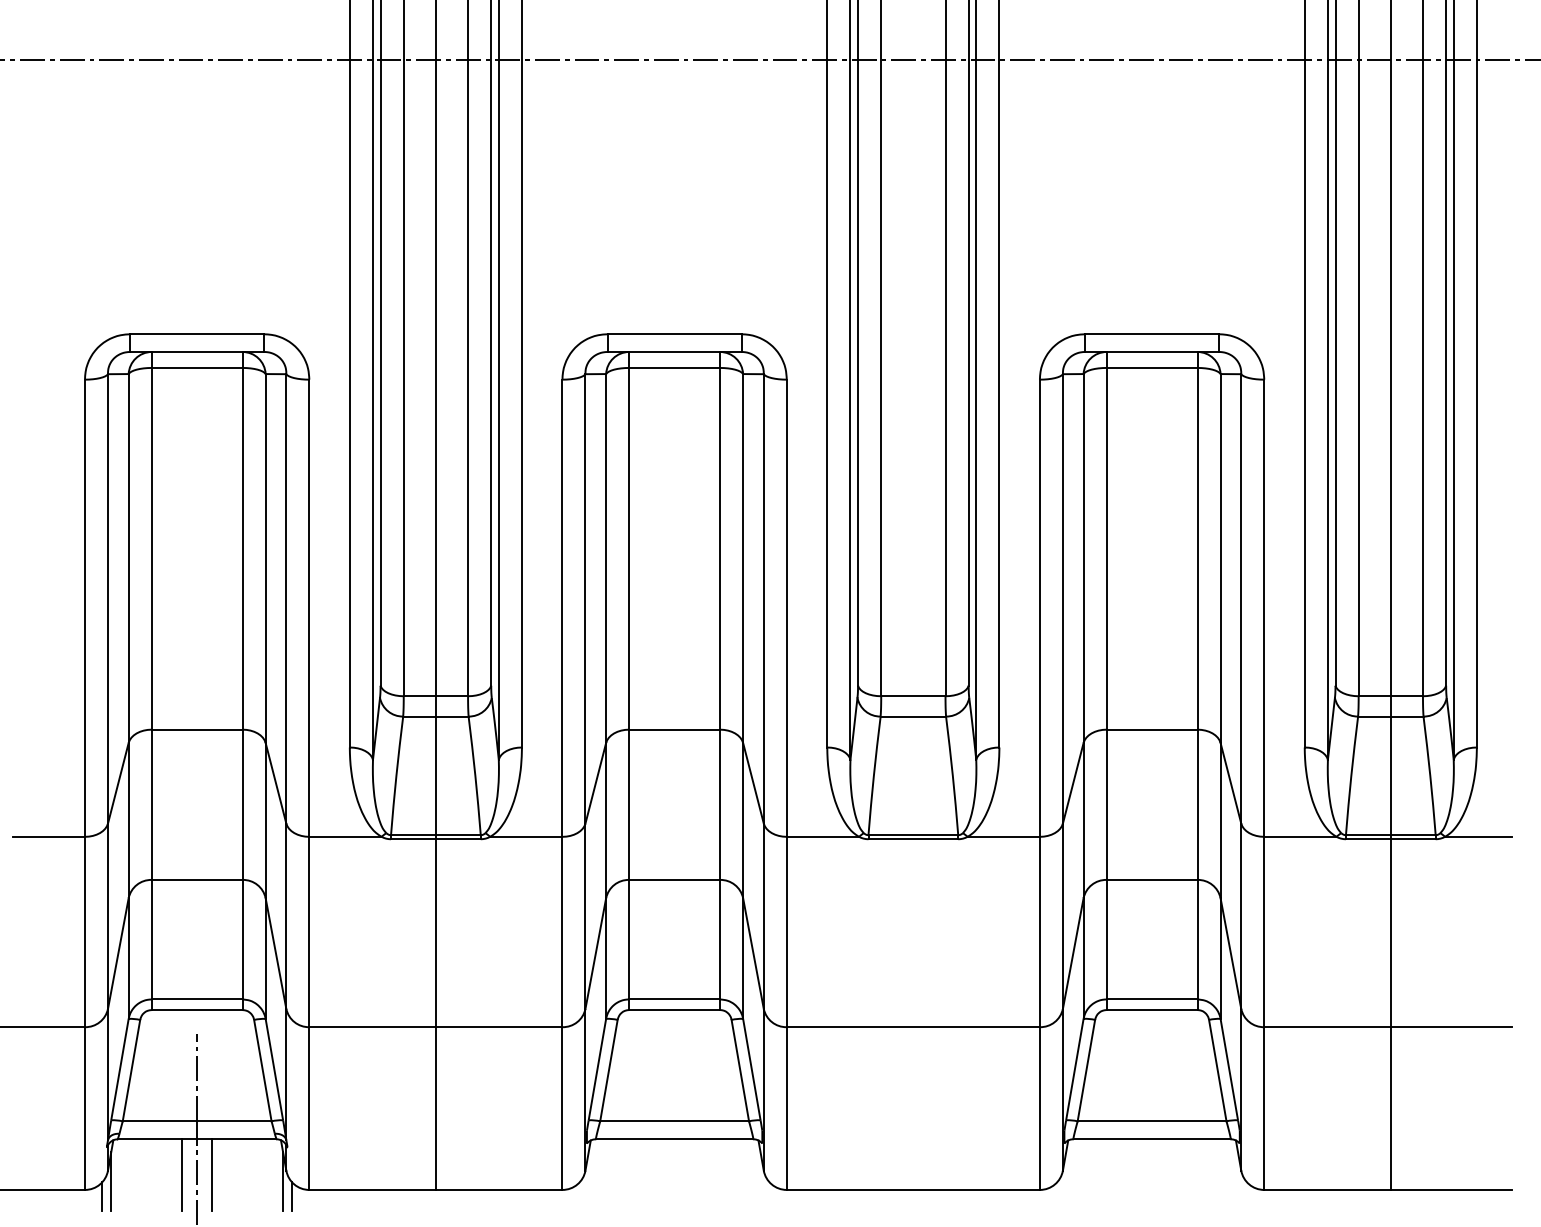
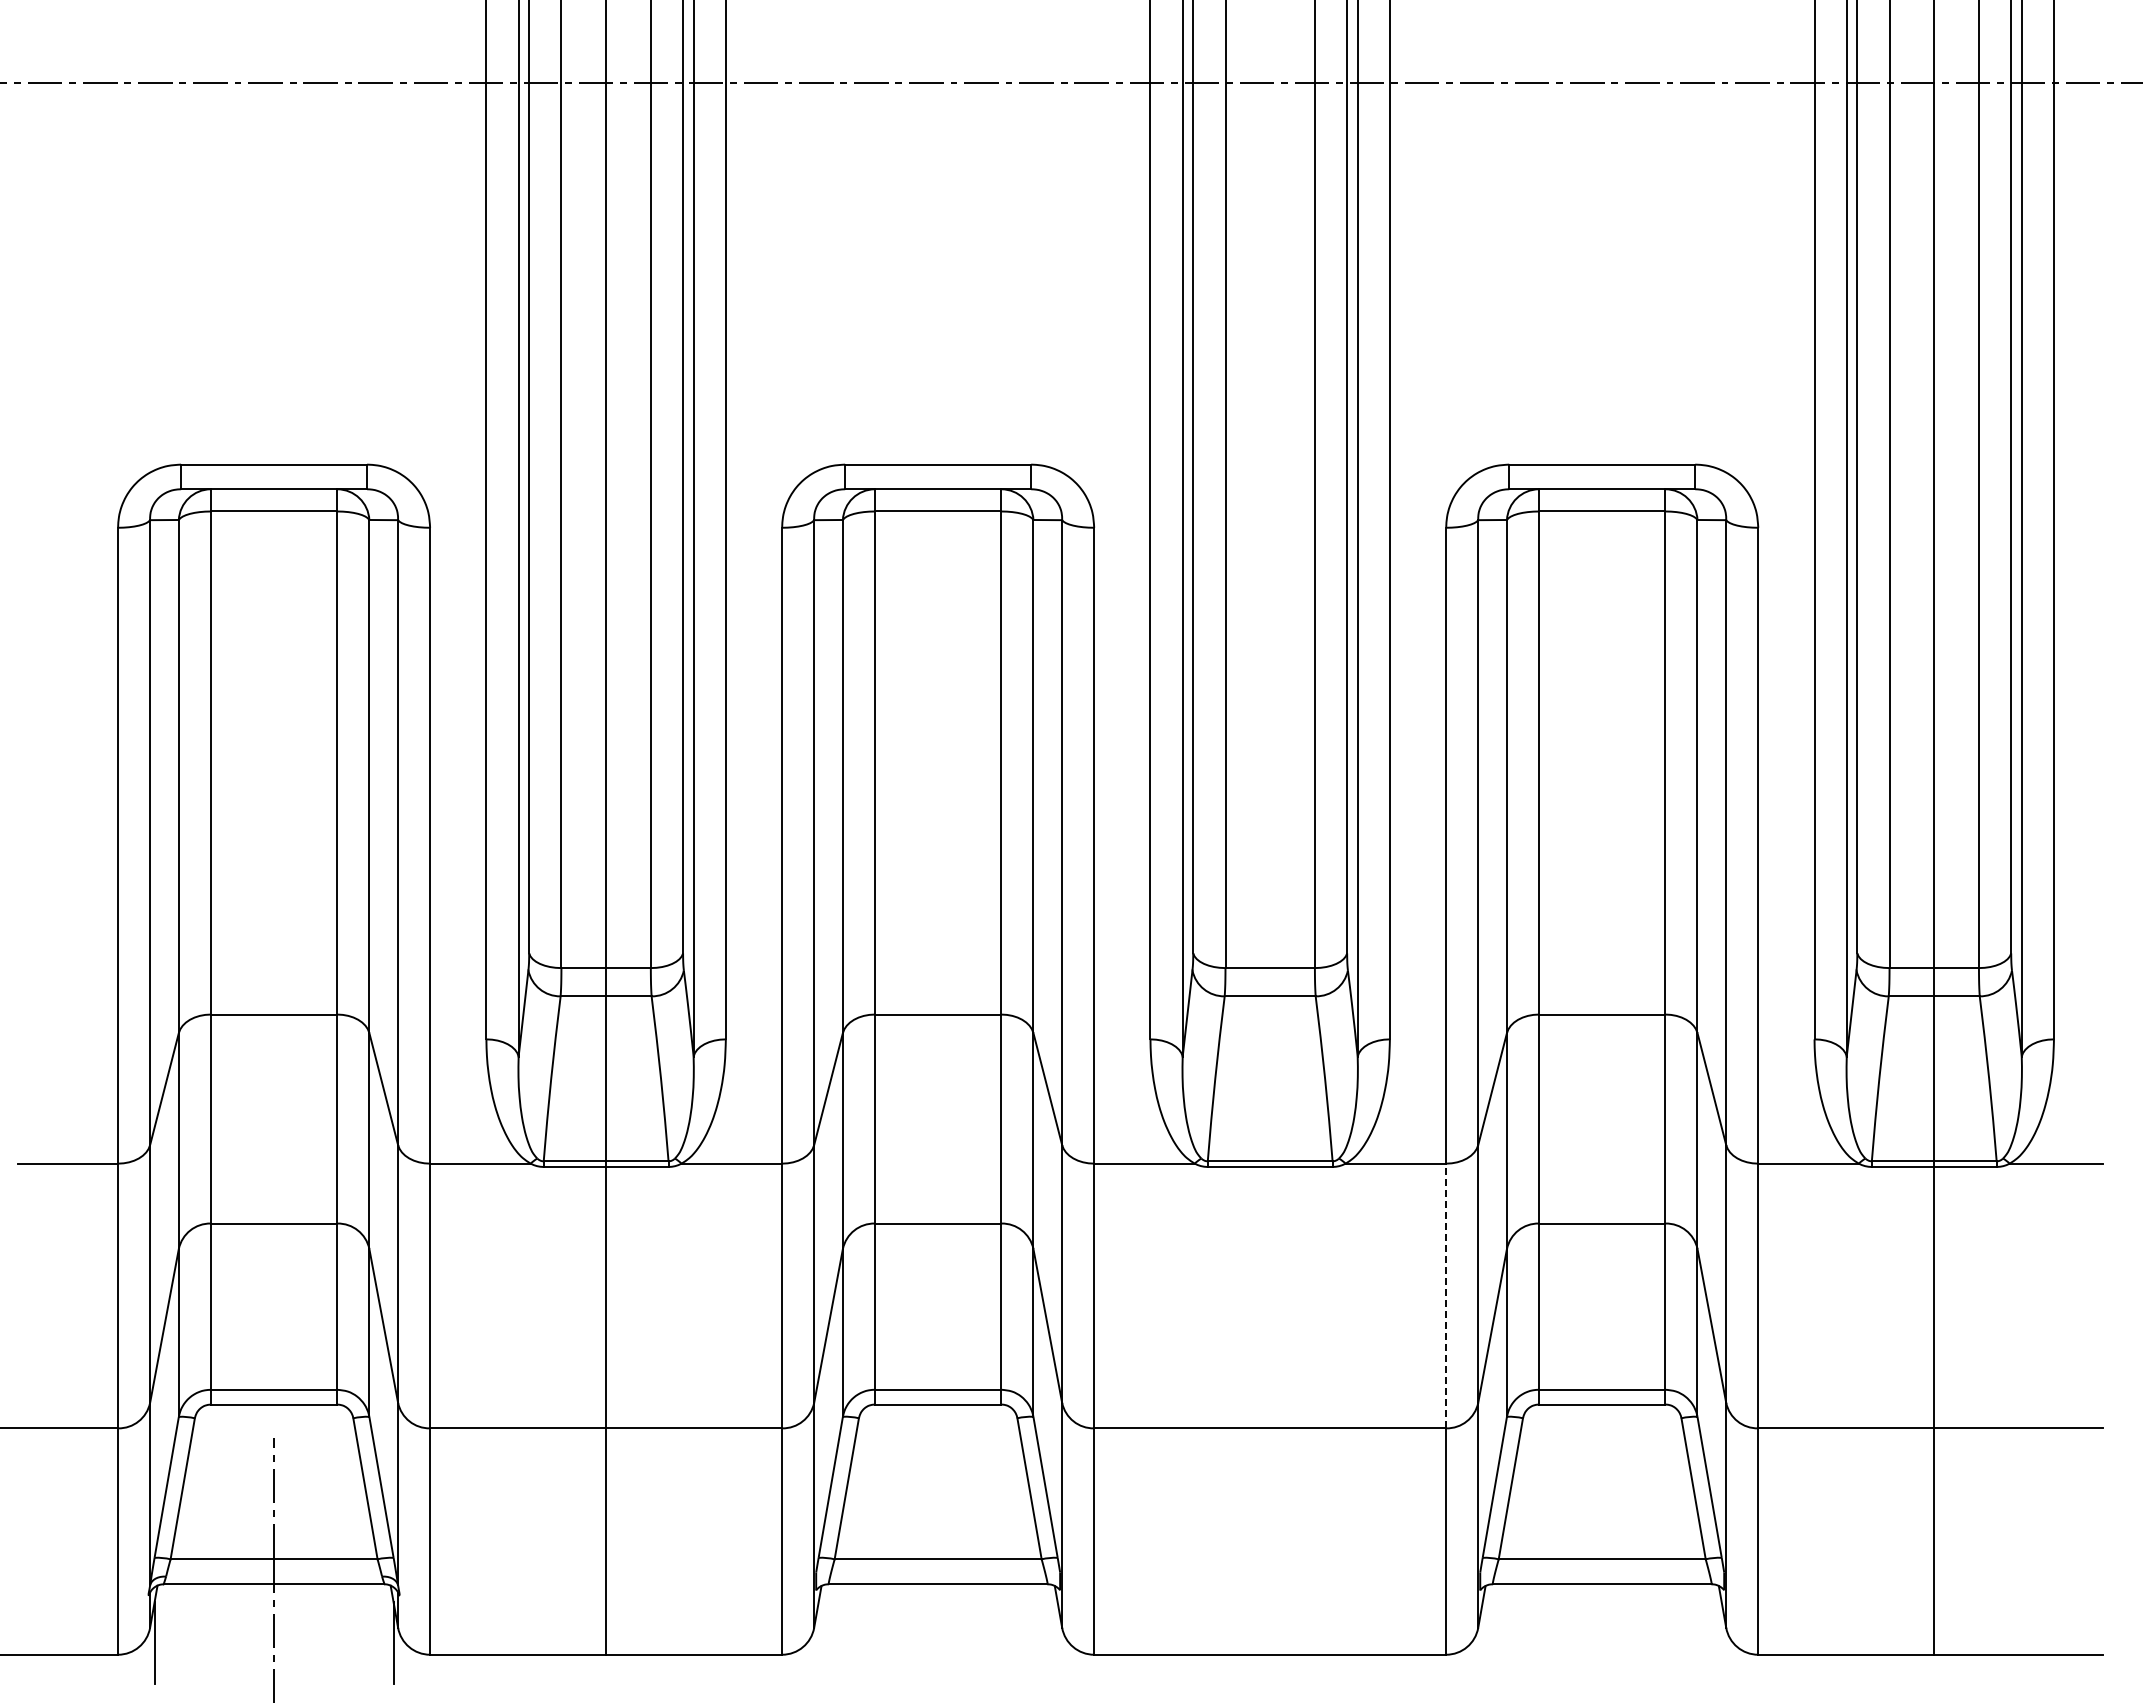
line: (1040, 931) -> (1446, 1295), solid -> dashed
line: (182, 1175) -> (253, 1634), removed
line: (211, 1175) -> (294, 1634), removed
line: (102, 1196) -> (142, 1664), removed
line: (292, 1196) -> (406, 1664), removed

